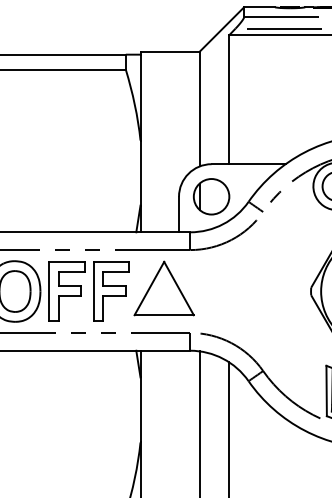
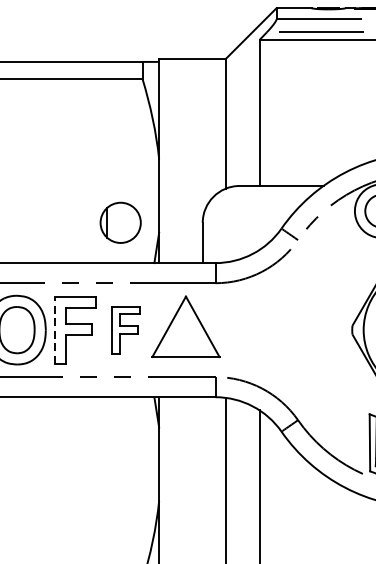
part: (211, 196) -> (120, 222), moved
line: (48, 291) -> (54, 330), solid -> dashed
part: (111, 291) -> (126, 330), size x0.7

